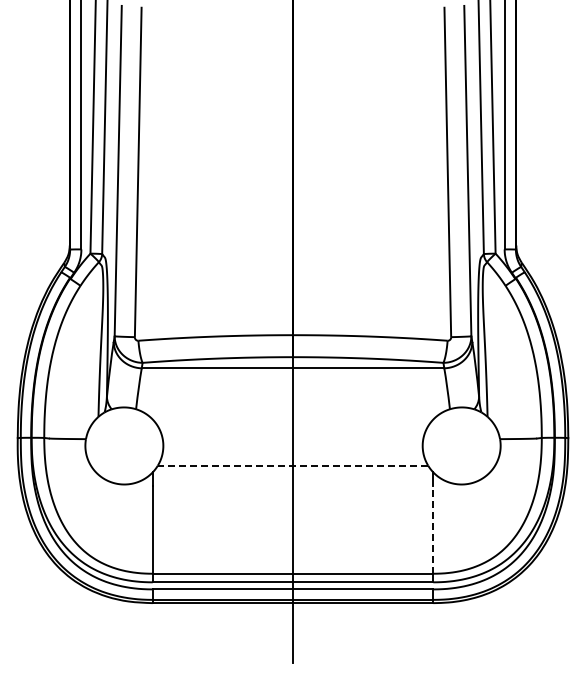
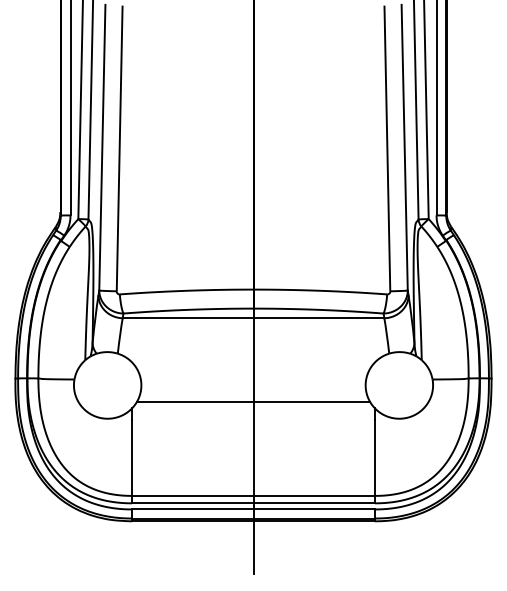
line: (292, 465) -> (253, 402), dashed -> solid
line: (433, 529) -> (375, 457), dashed -> solid

